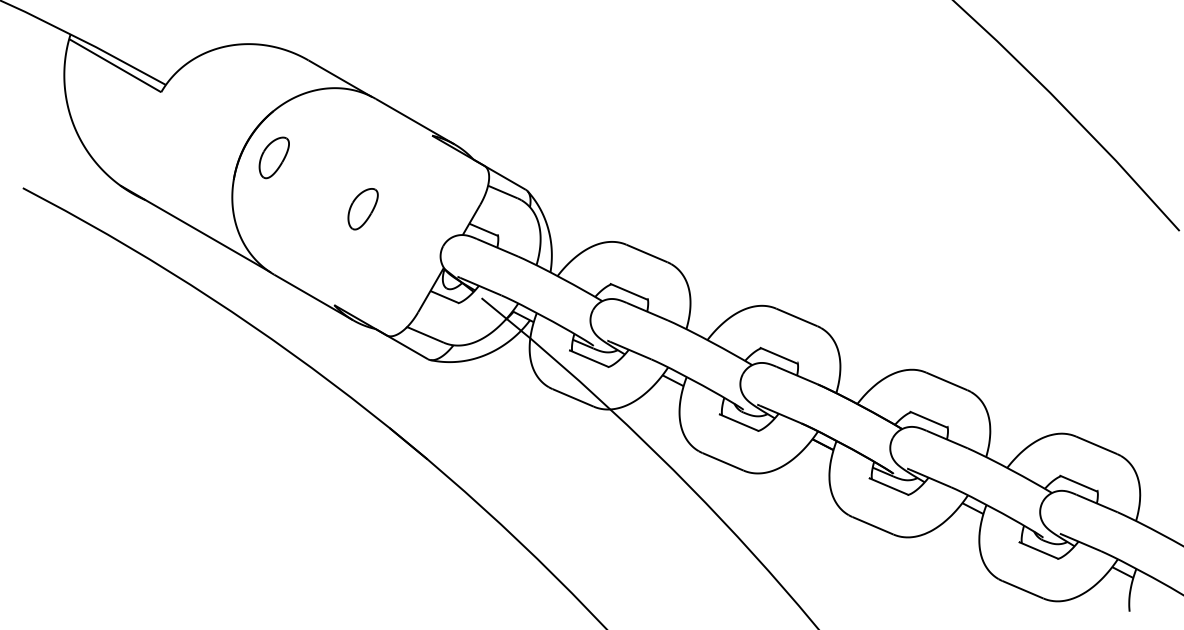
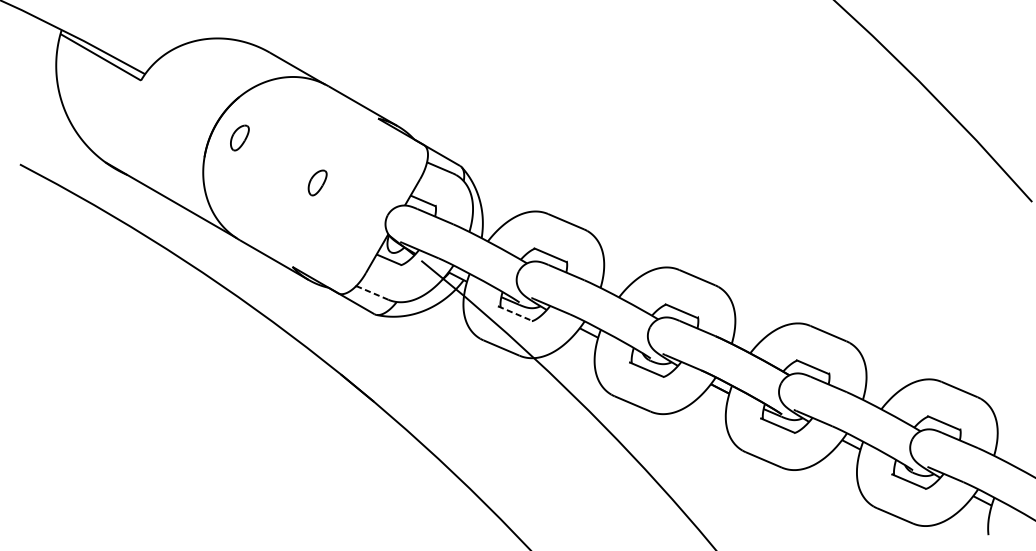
part: (273, 157) -> (239, 137), size x0.7
part: (362, 209) -> (317, 183), size x0.7
line: (425, 334) -> (372, 292), solid -> dashed
line: (589, 358) -> (515, 313), solid -> dashed

